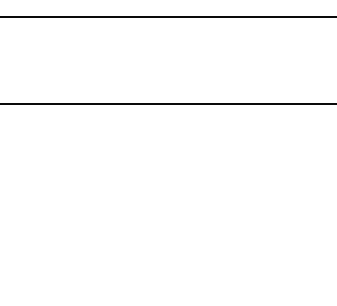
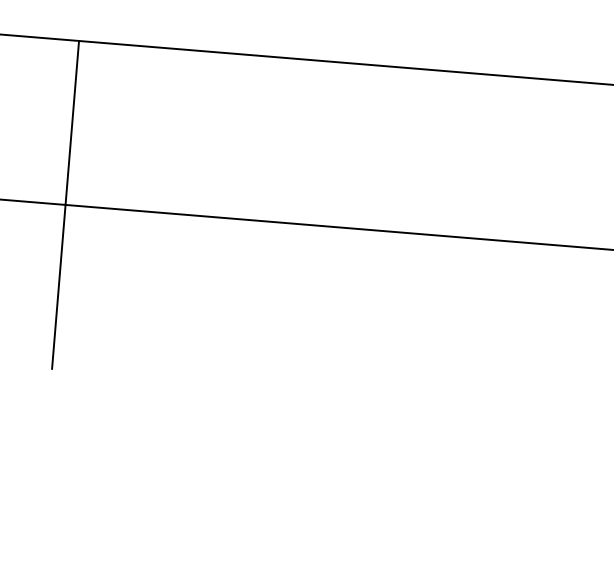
line: (20, 103) -> (65, 203), added

